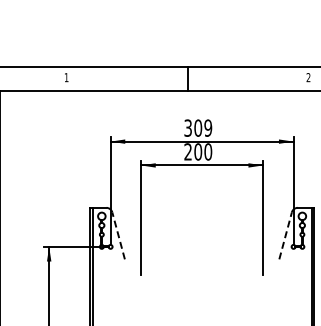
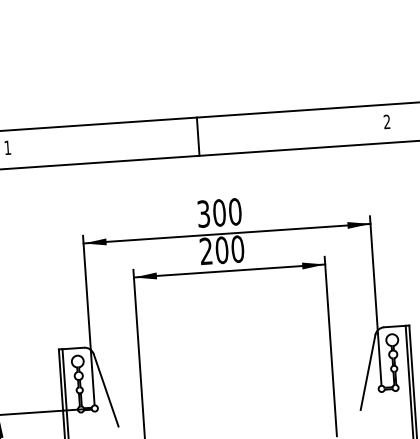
text: (208, 127) -> (235, 210), 309 -> 300
line: (118, 235) -> (105, 389), dashed -> solid
line: (285, 235) -> (367, 371), dashed -> solid

